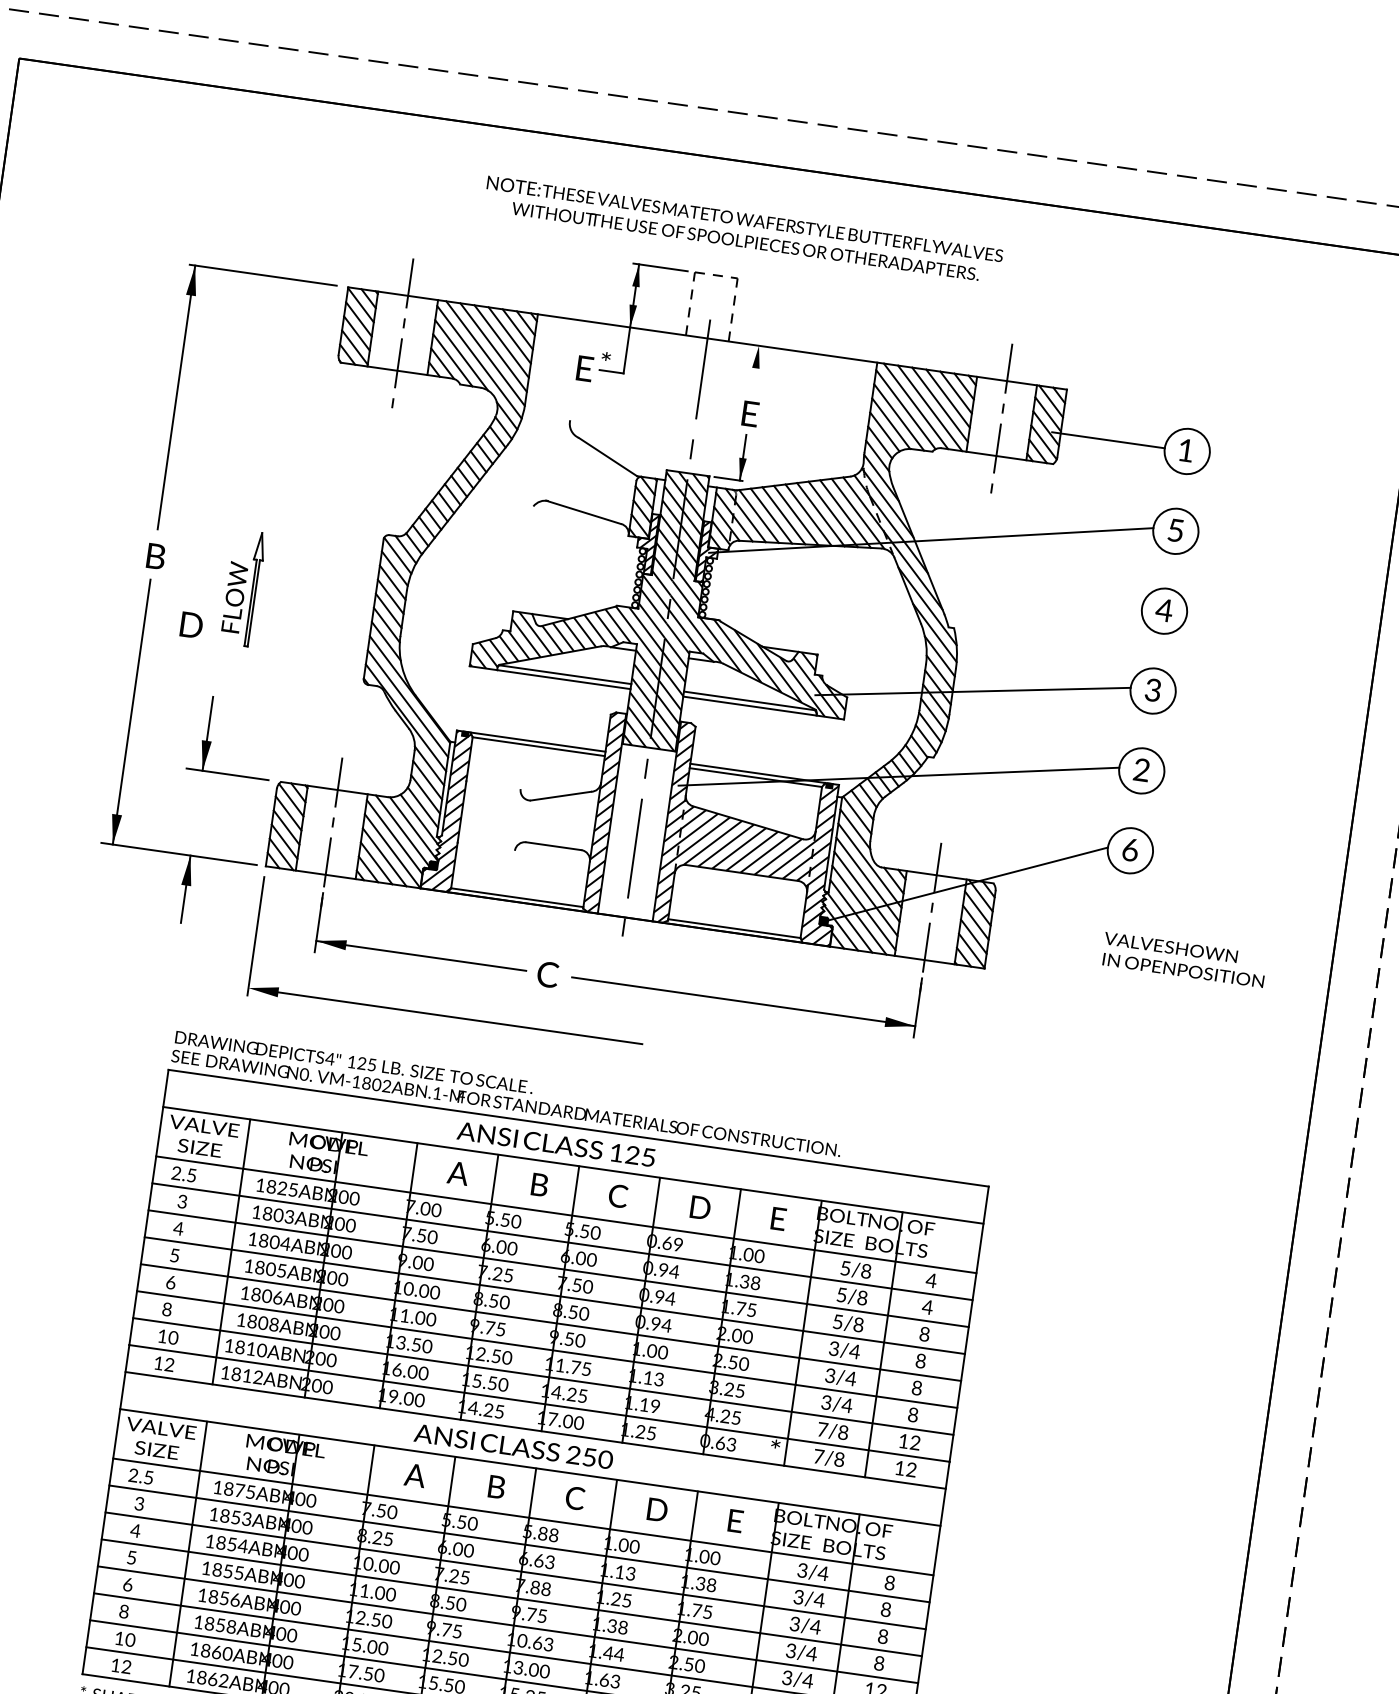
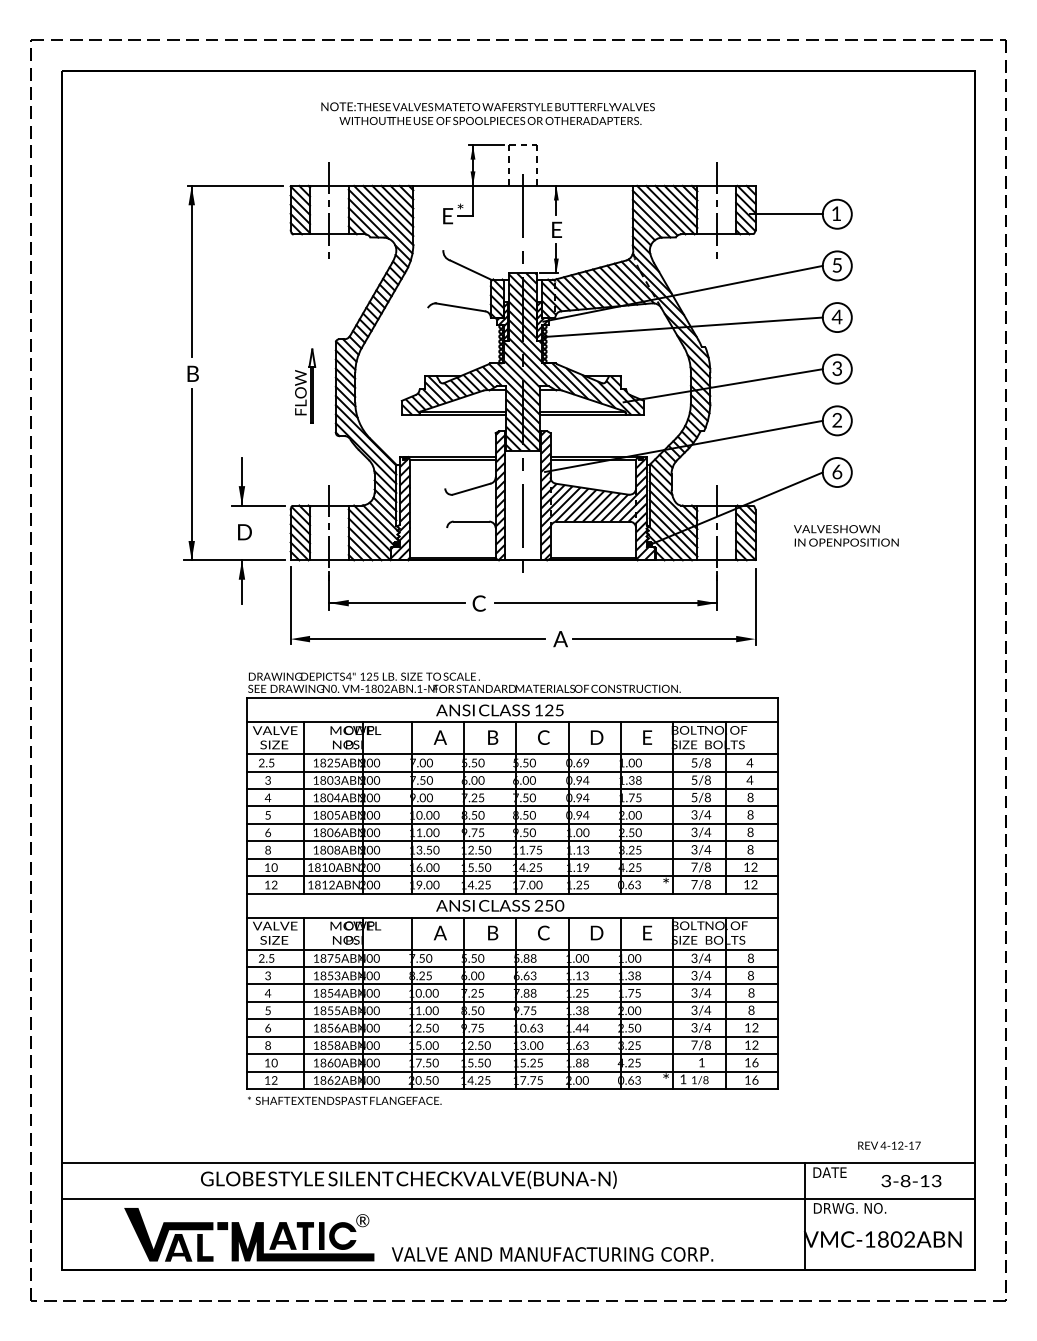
text: (742, 229) -> (487, 113), moved
line: (756, 368) -> (556, 200), added
part: (243, 587) -> (305, 385), moved
line: (924, 591) -> (683, 326), added
text: (190, 625) -> (244, 532), moved
text: (1184, 959) -> (846, 535), moved
part: (811, 1067) -> (654, 638), added

